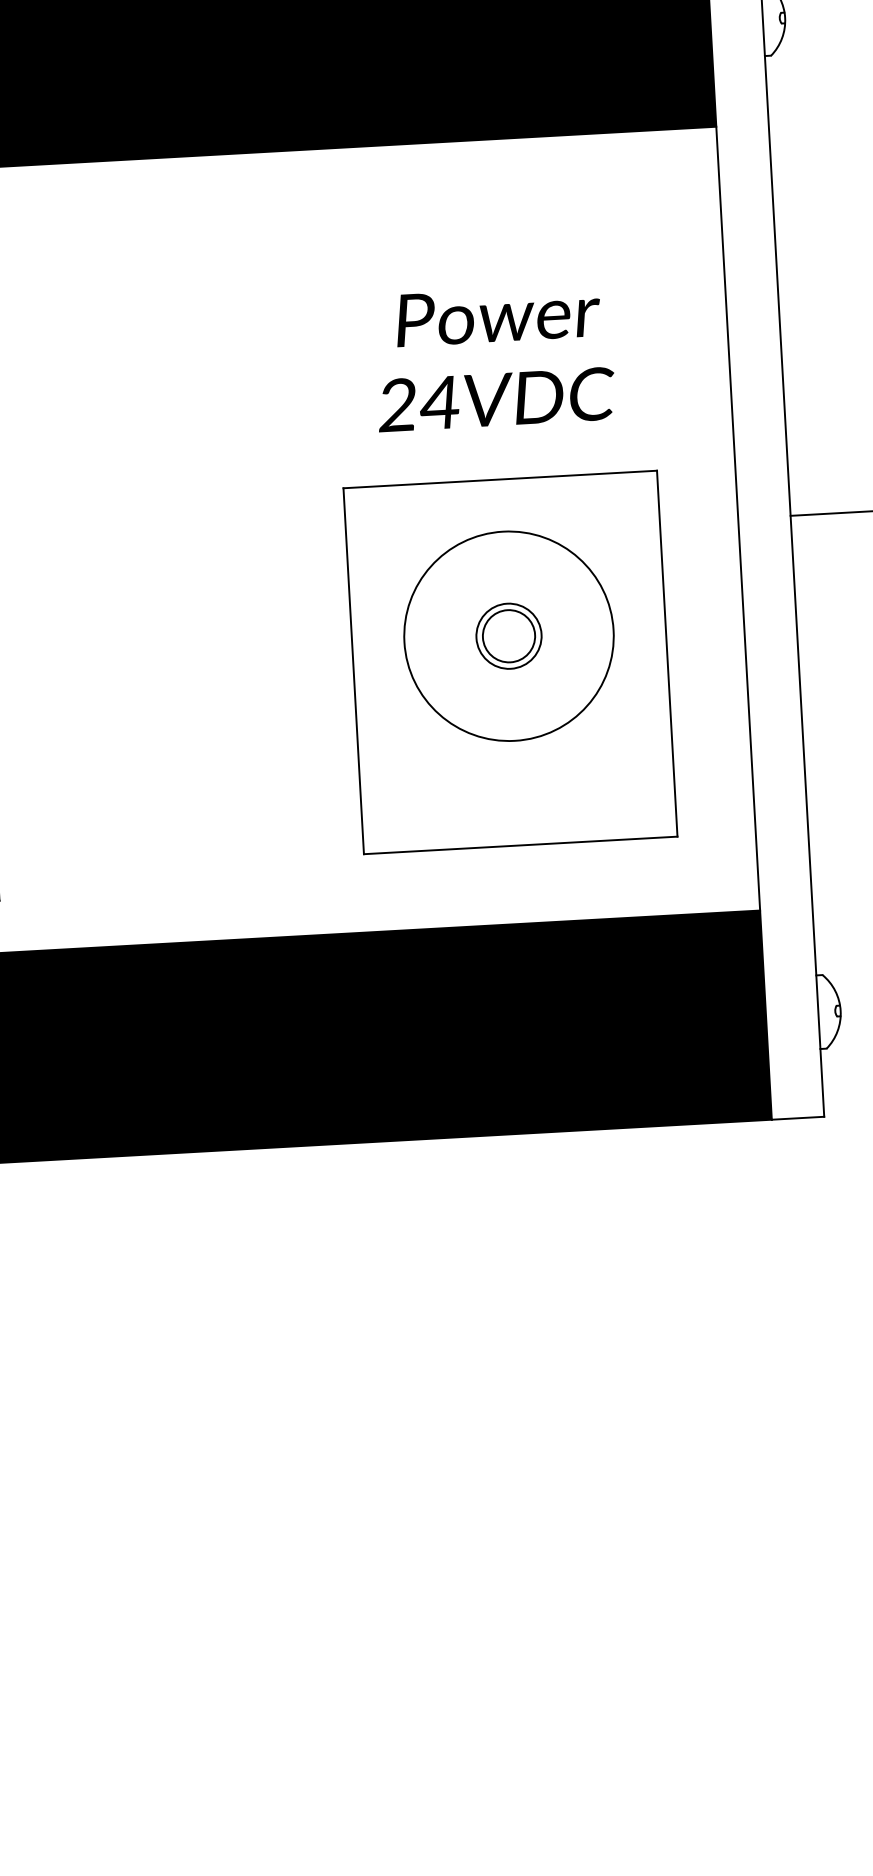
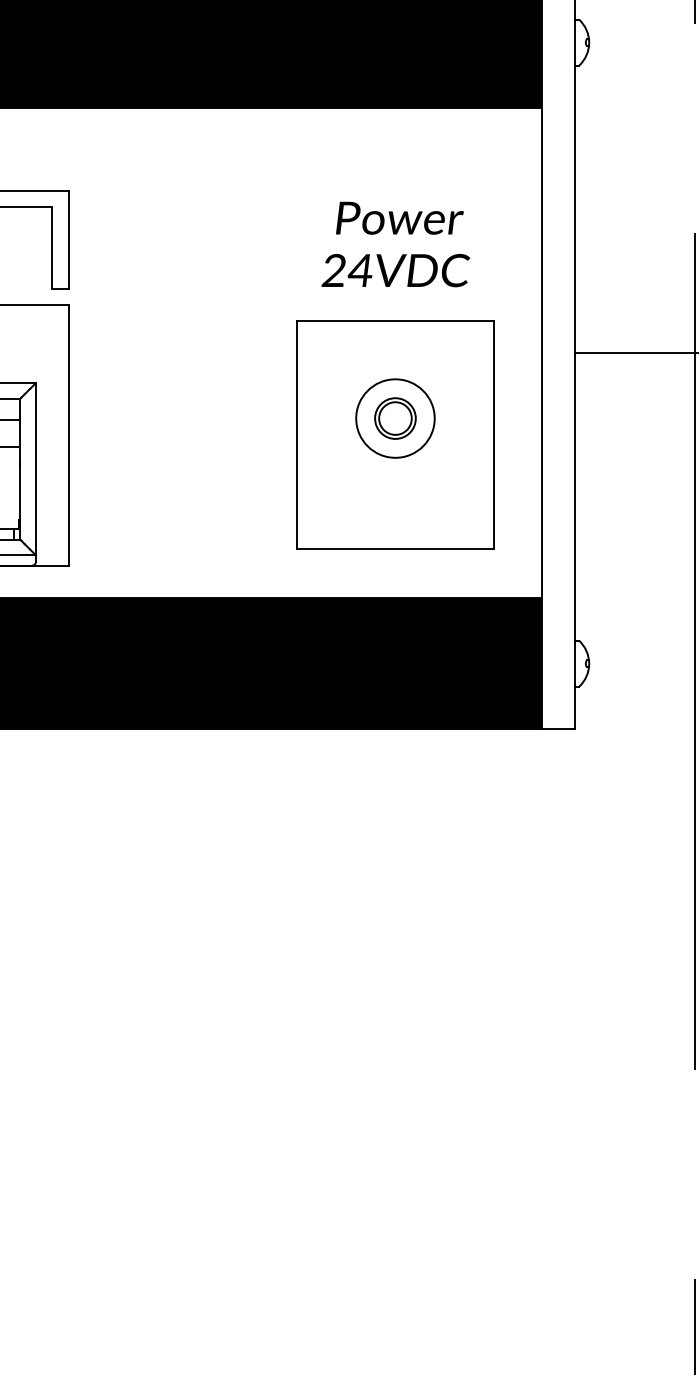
circle: (509, 636) -> (395, 418), size x0.6

